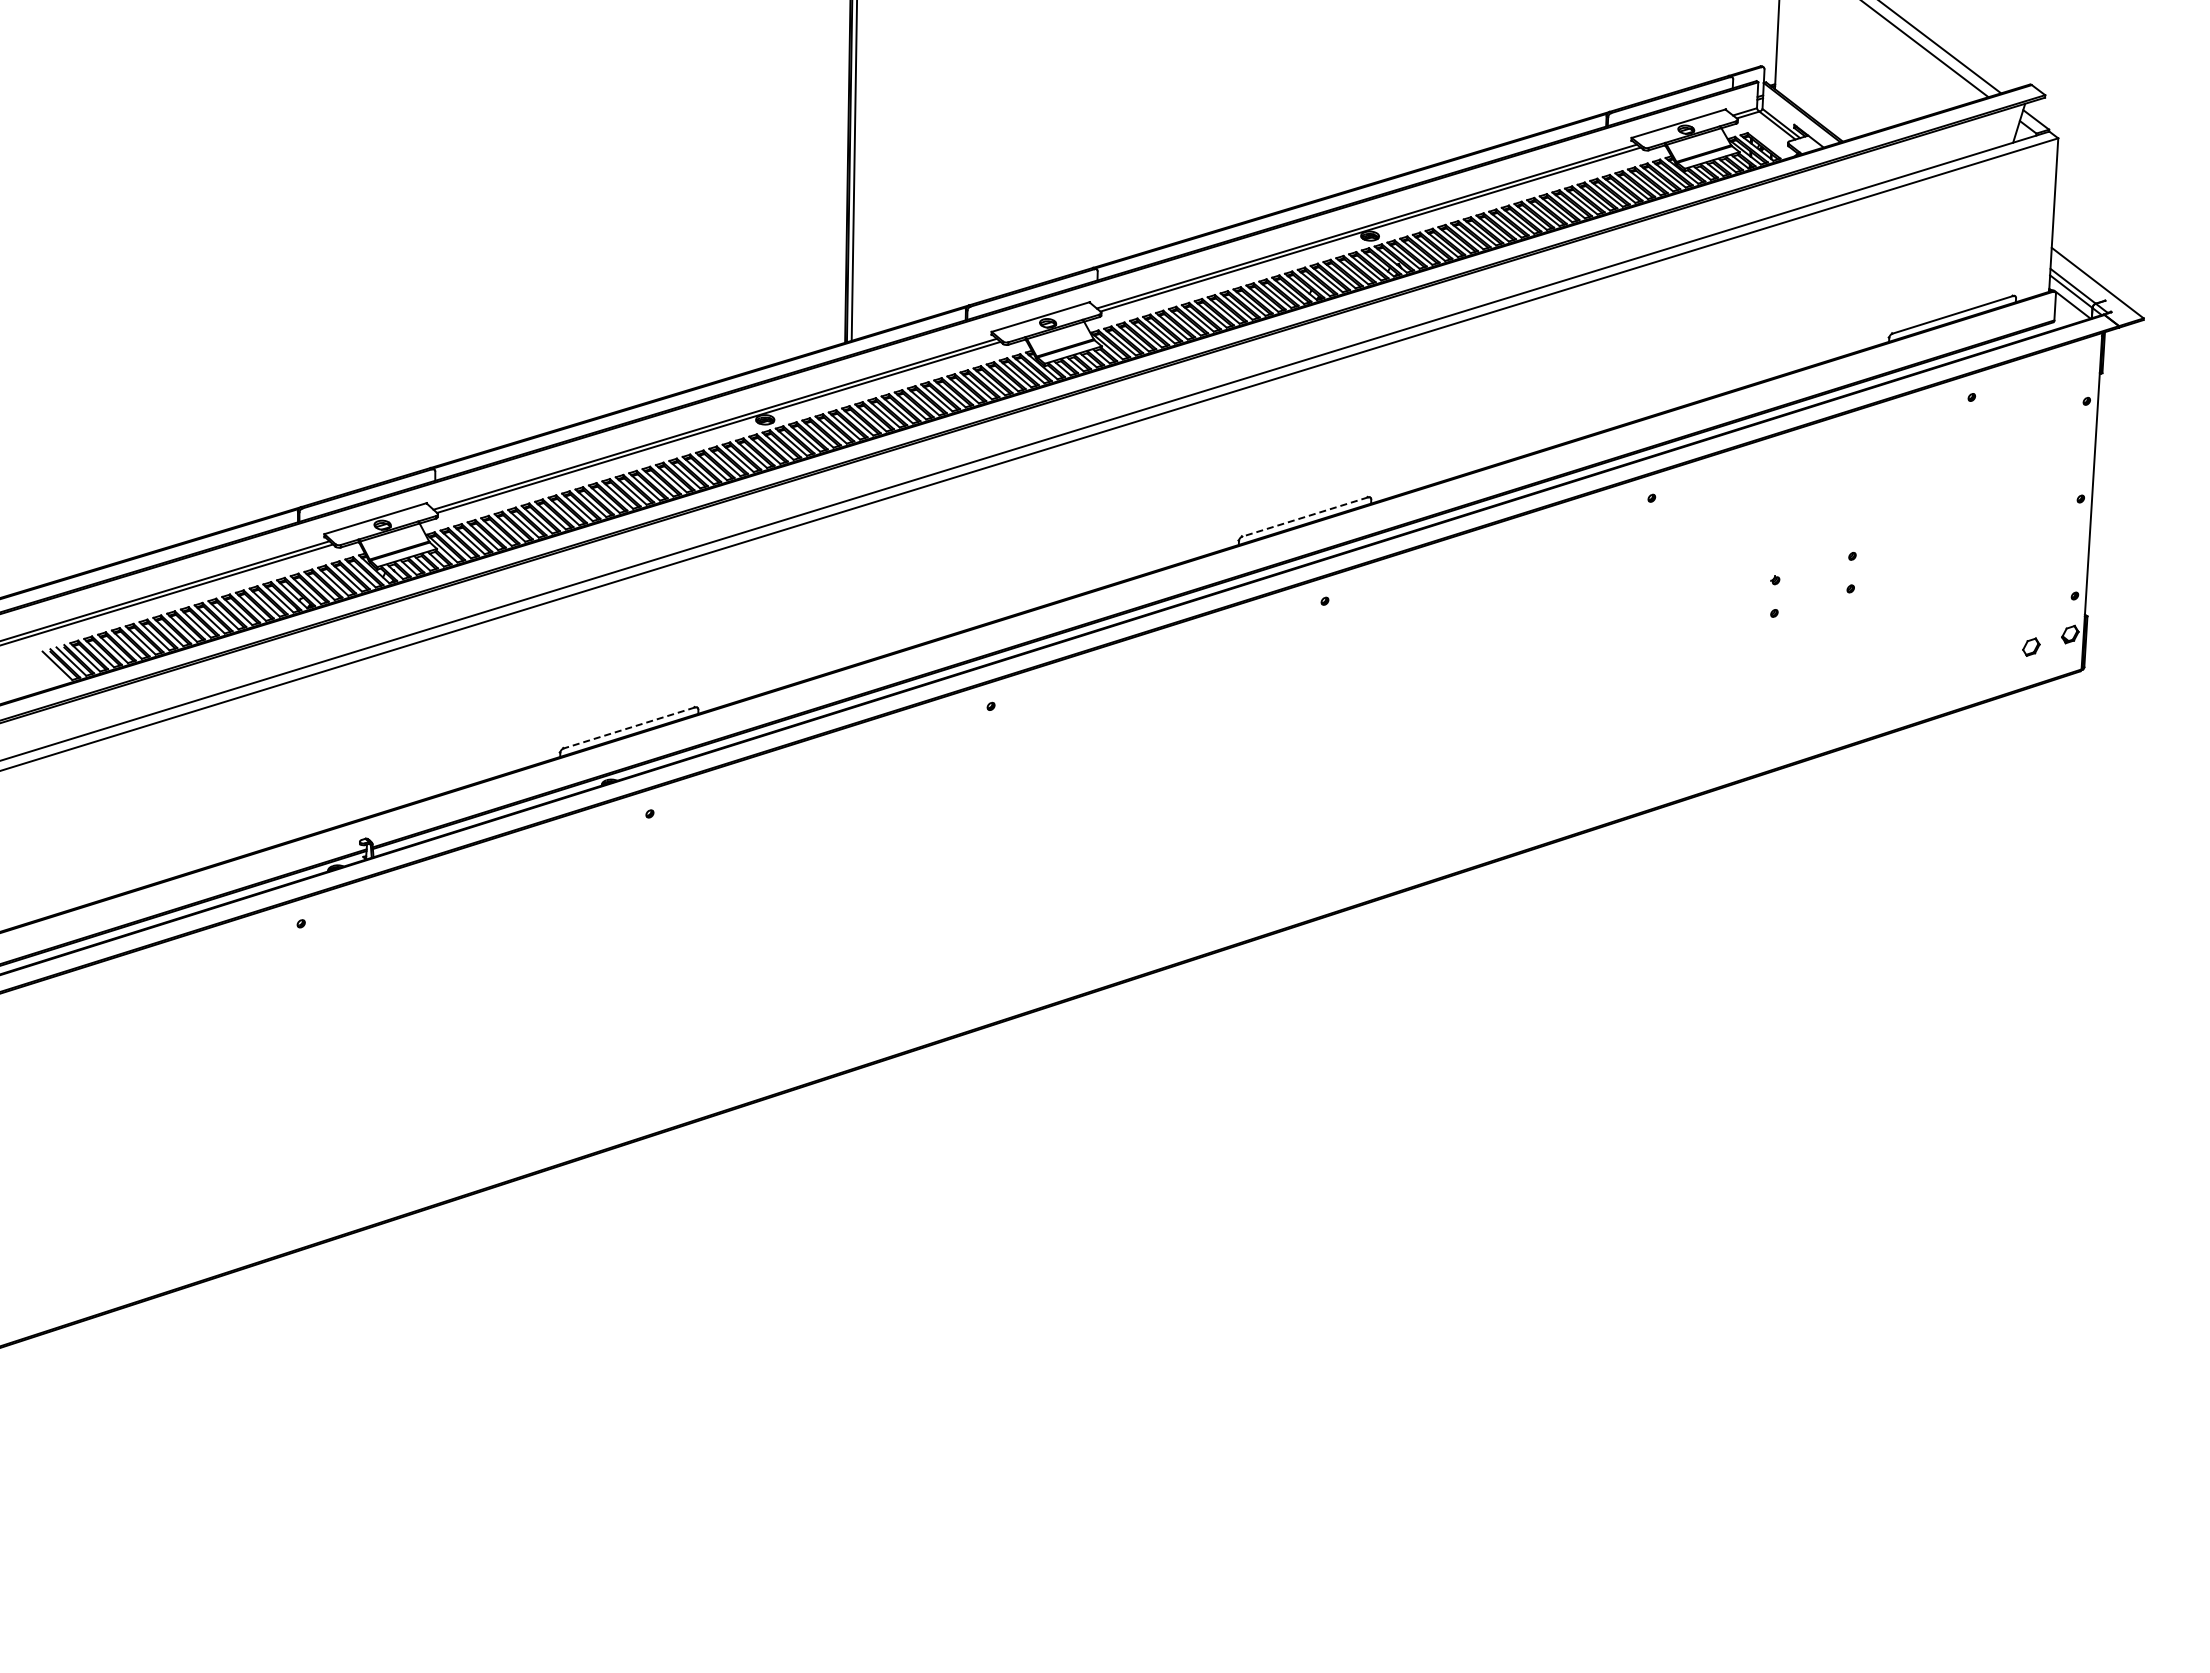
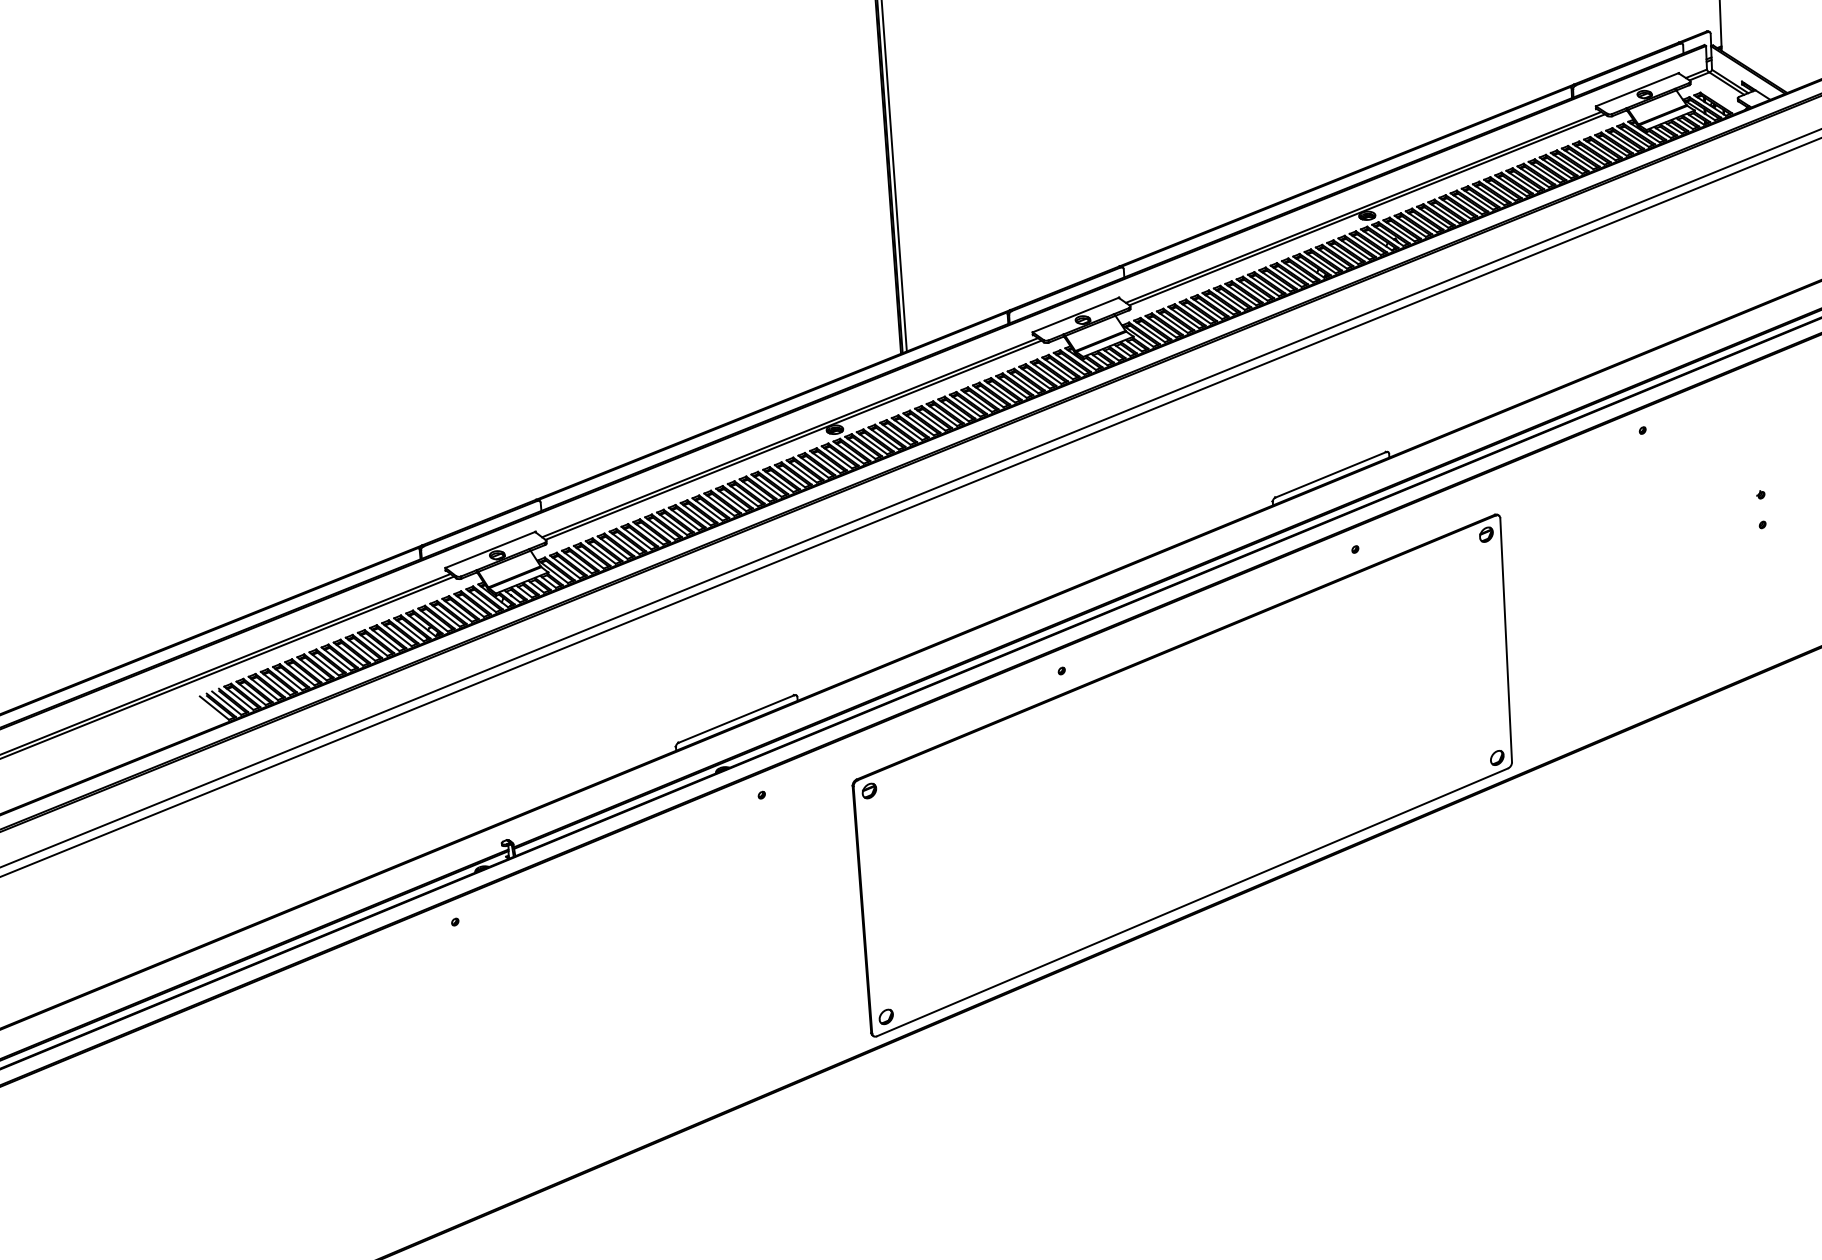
line: (1305, 517) -> (1331, 475), dashed -> solid
line: (629, 727) -> (736, 718), dashed -> solid
part: (1117, 832) -> (1186, 774), added

